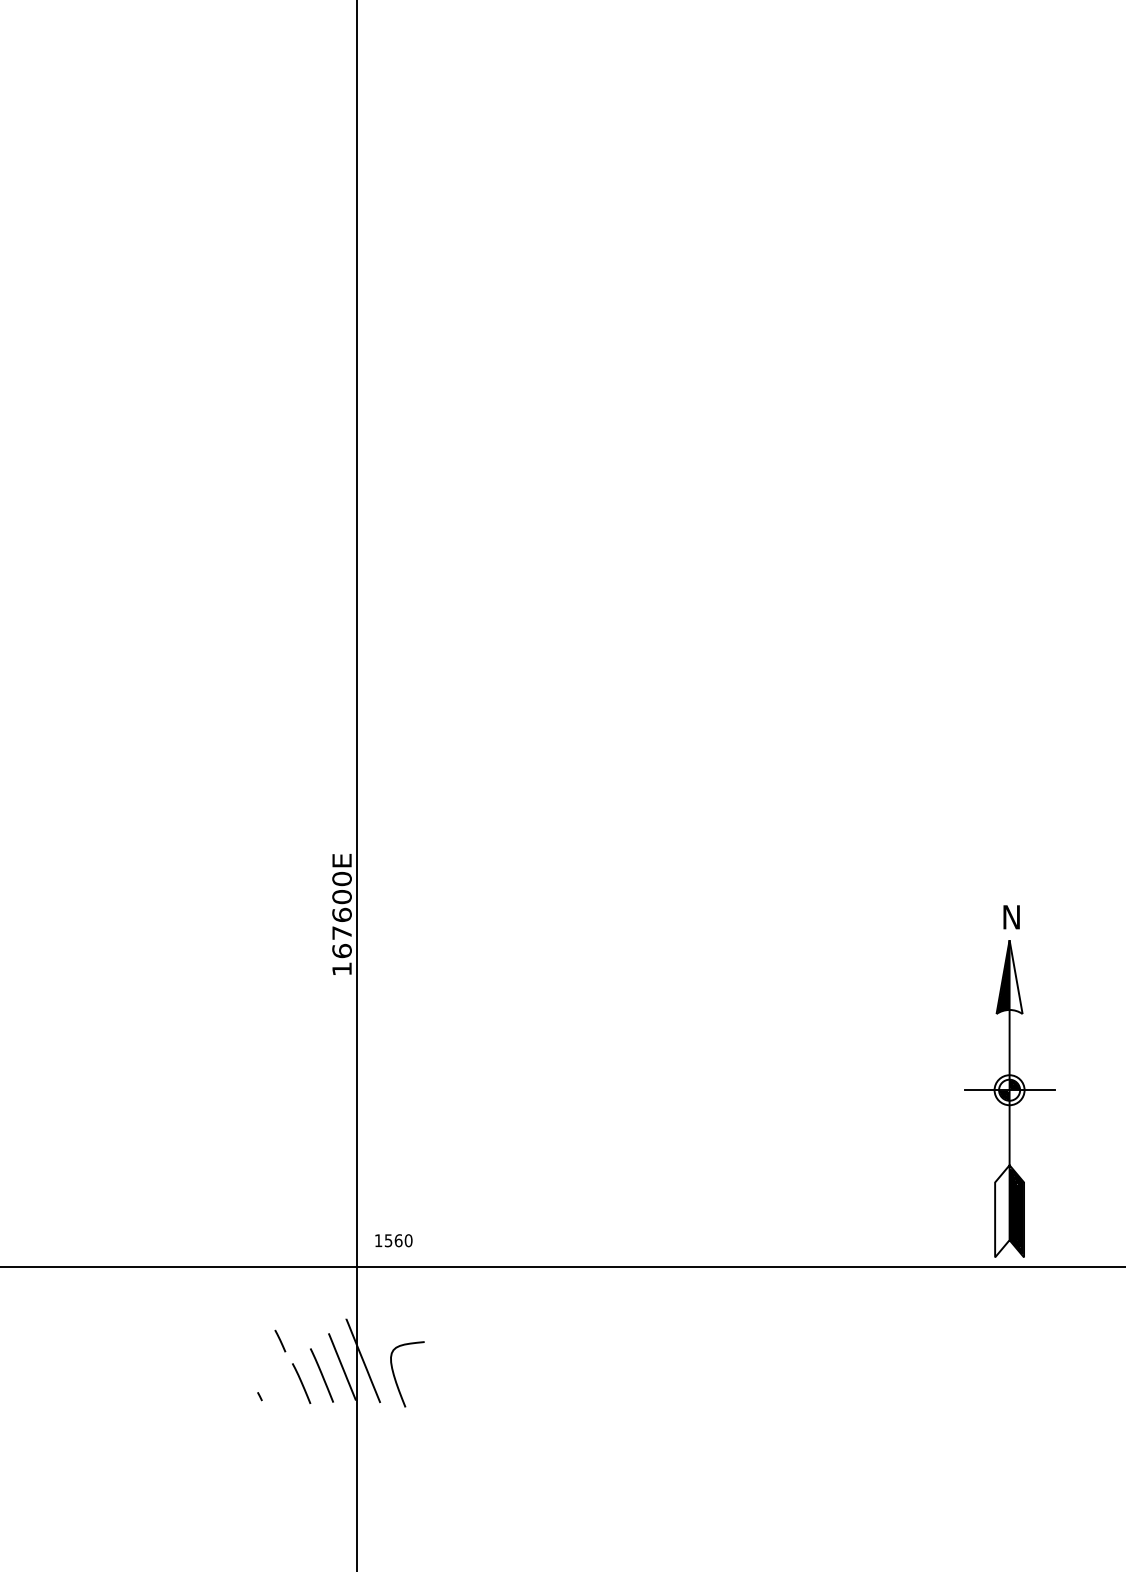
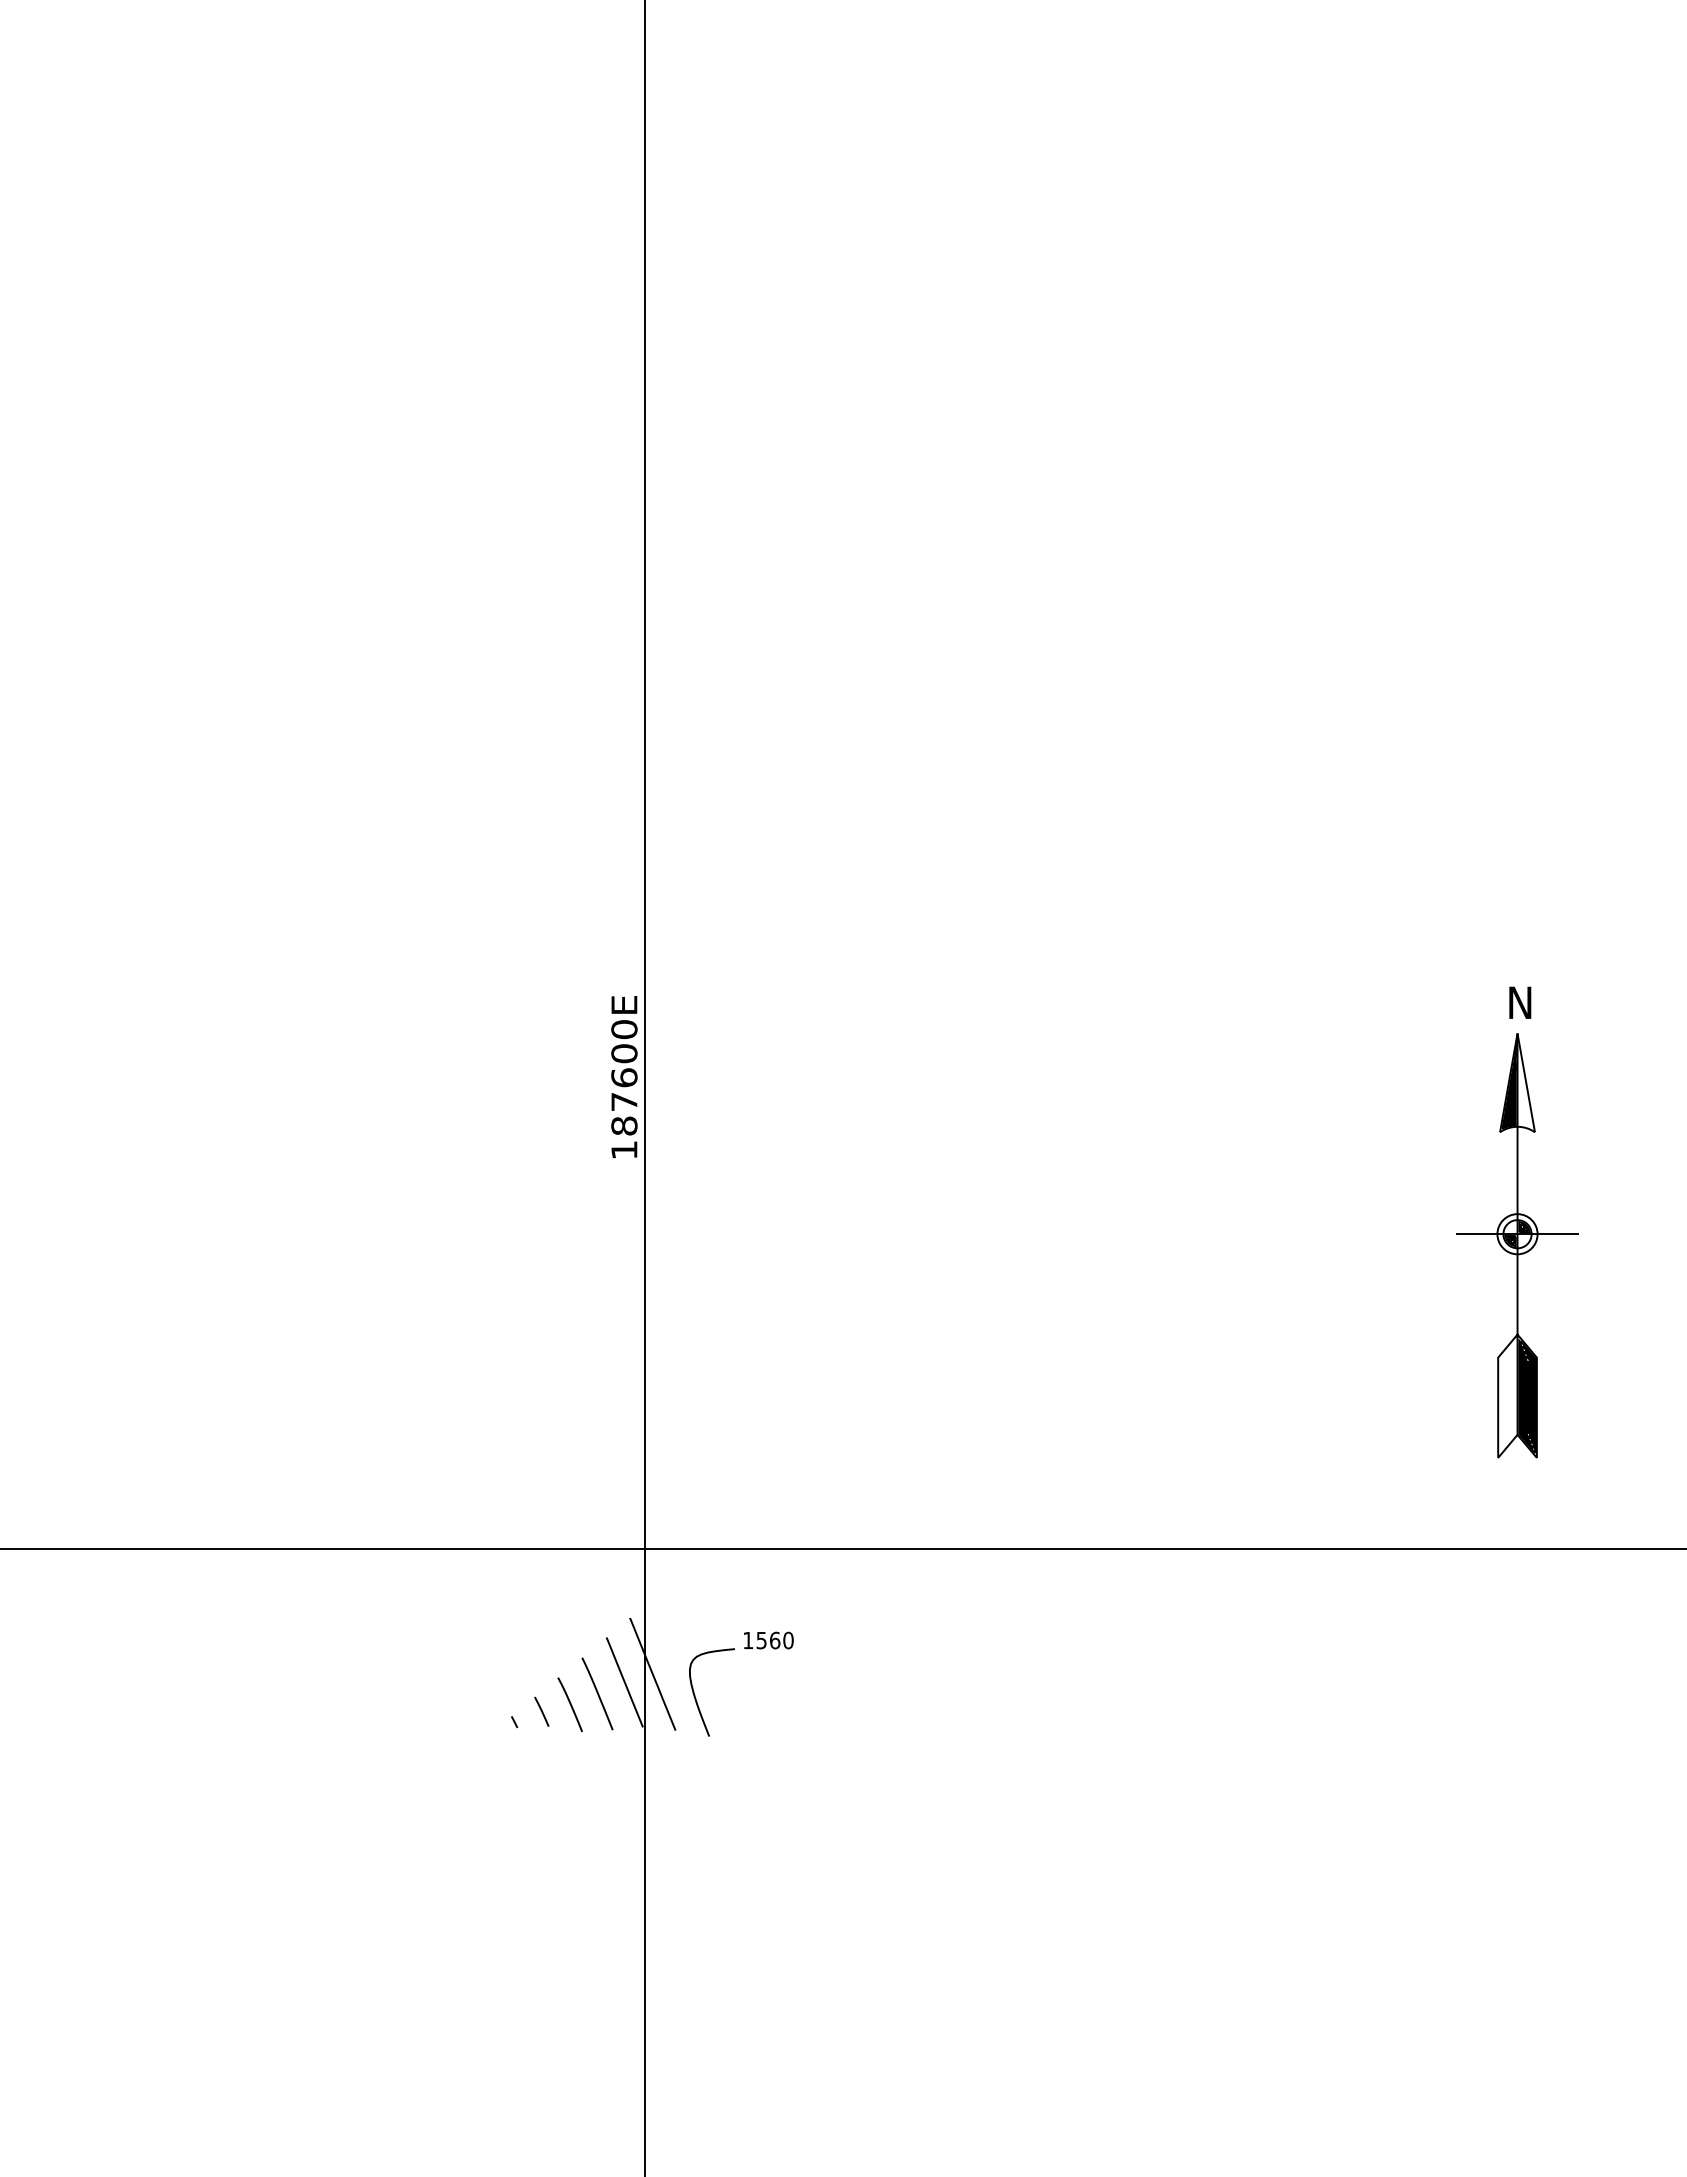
text: (342, 950) -> (624, 1125), 167600E -> 187600E
part: (1009, 1081) -> (1517, 1222), moved
text: (393, 1240) -> (768, 1640), moved
line: (280, 1340) -> (541, 1711), moved

